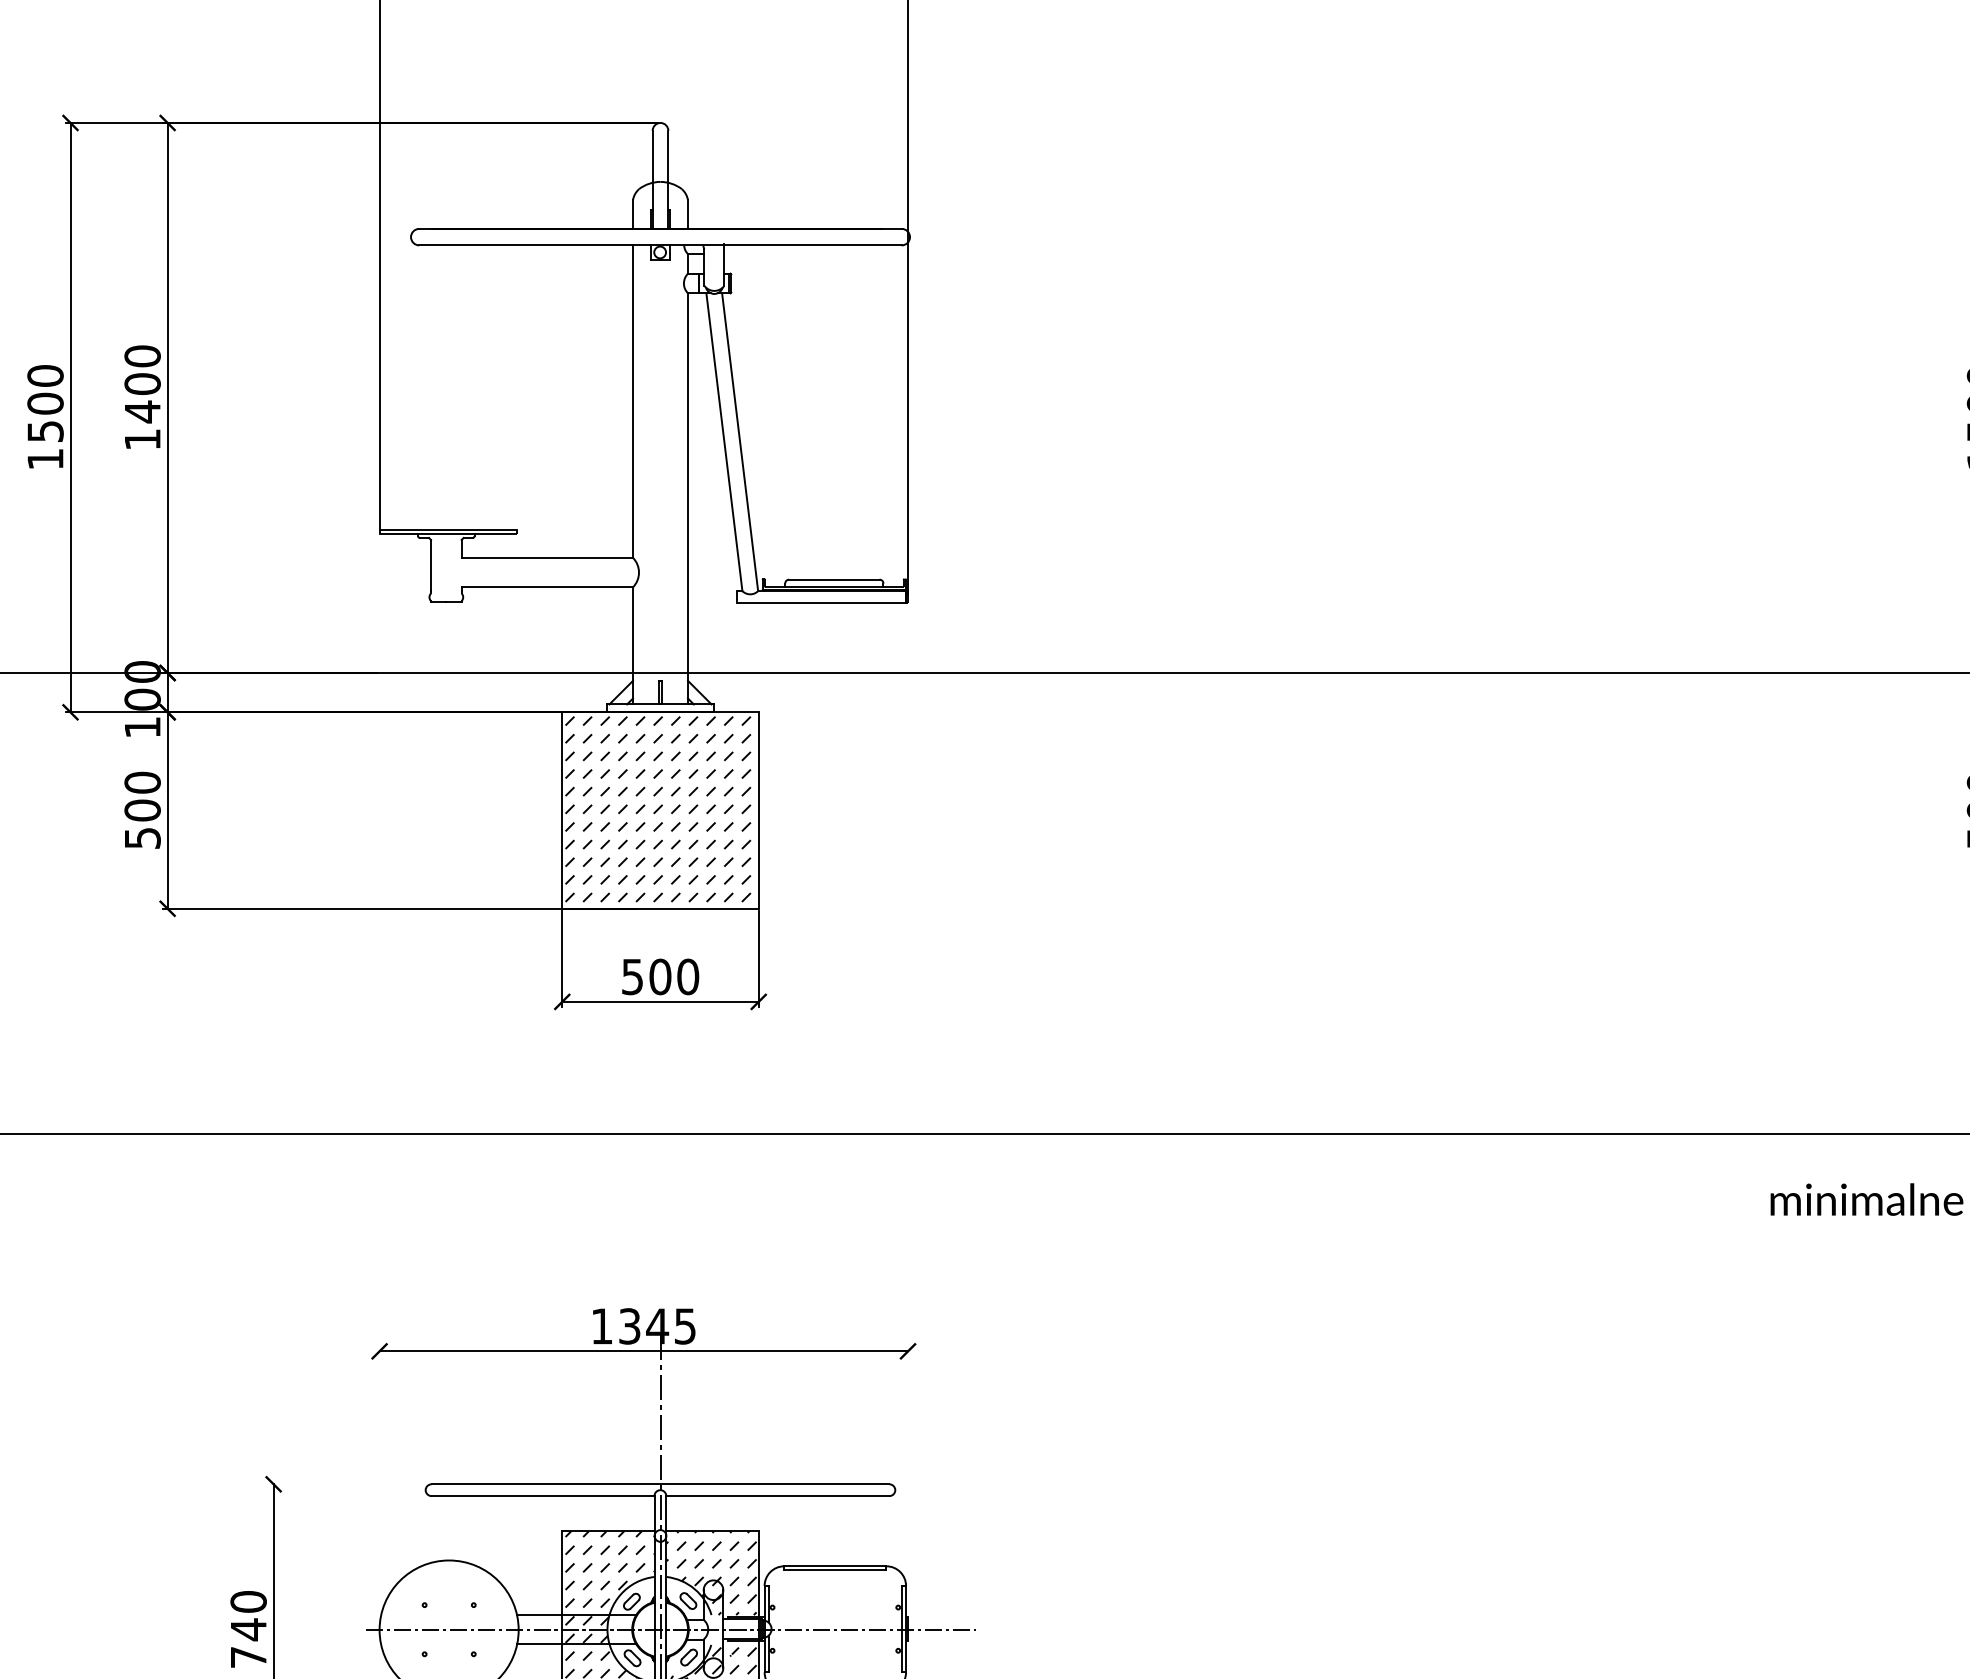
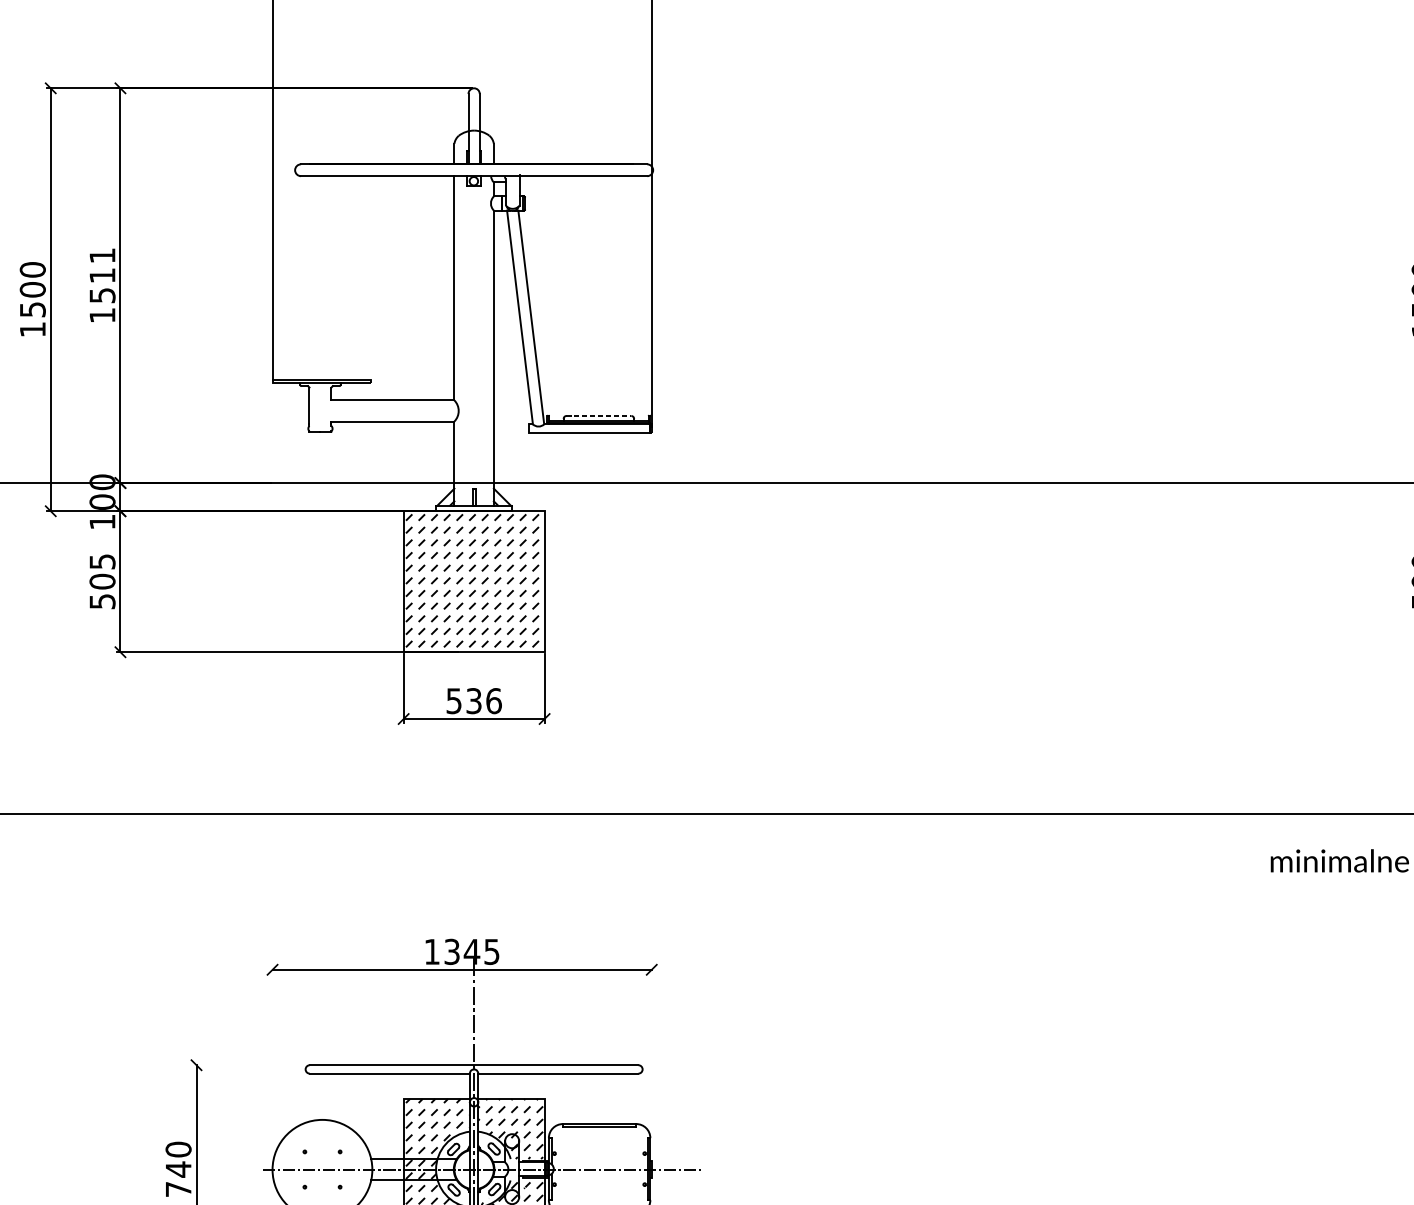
text: (142, 384) -> (102, 275), 1400 -> 1511
line: (834, 579) -> (599, 415), solid -> dashed
text: (142, 782) -> (102, 561), 500 -> 505
text: (674, 976) -> (484, 700), 500 -> 536

